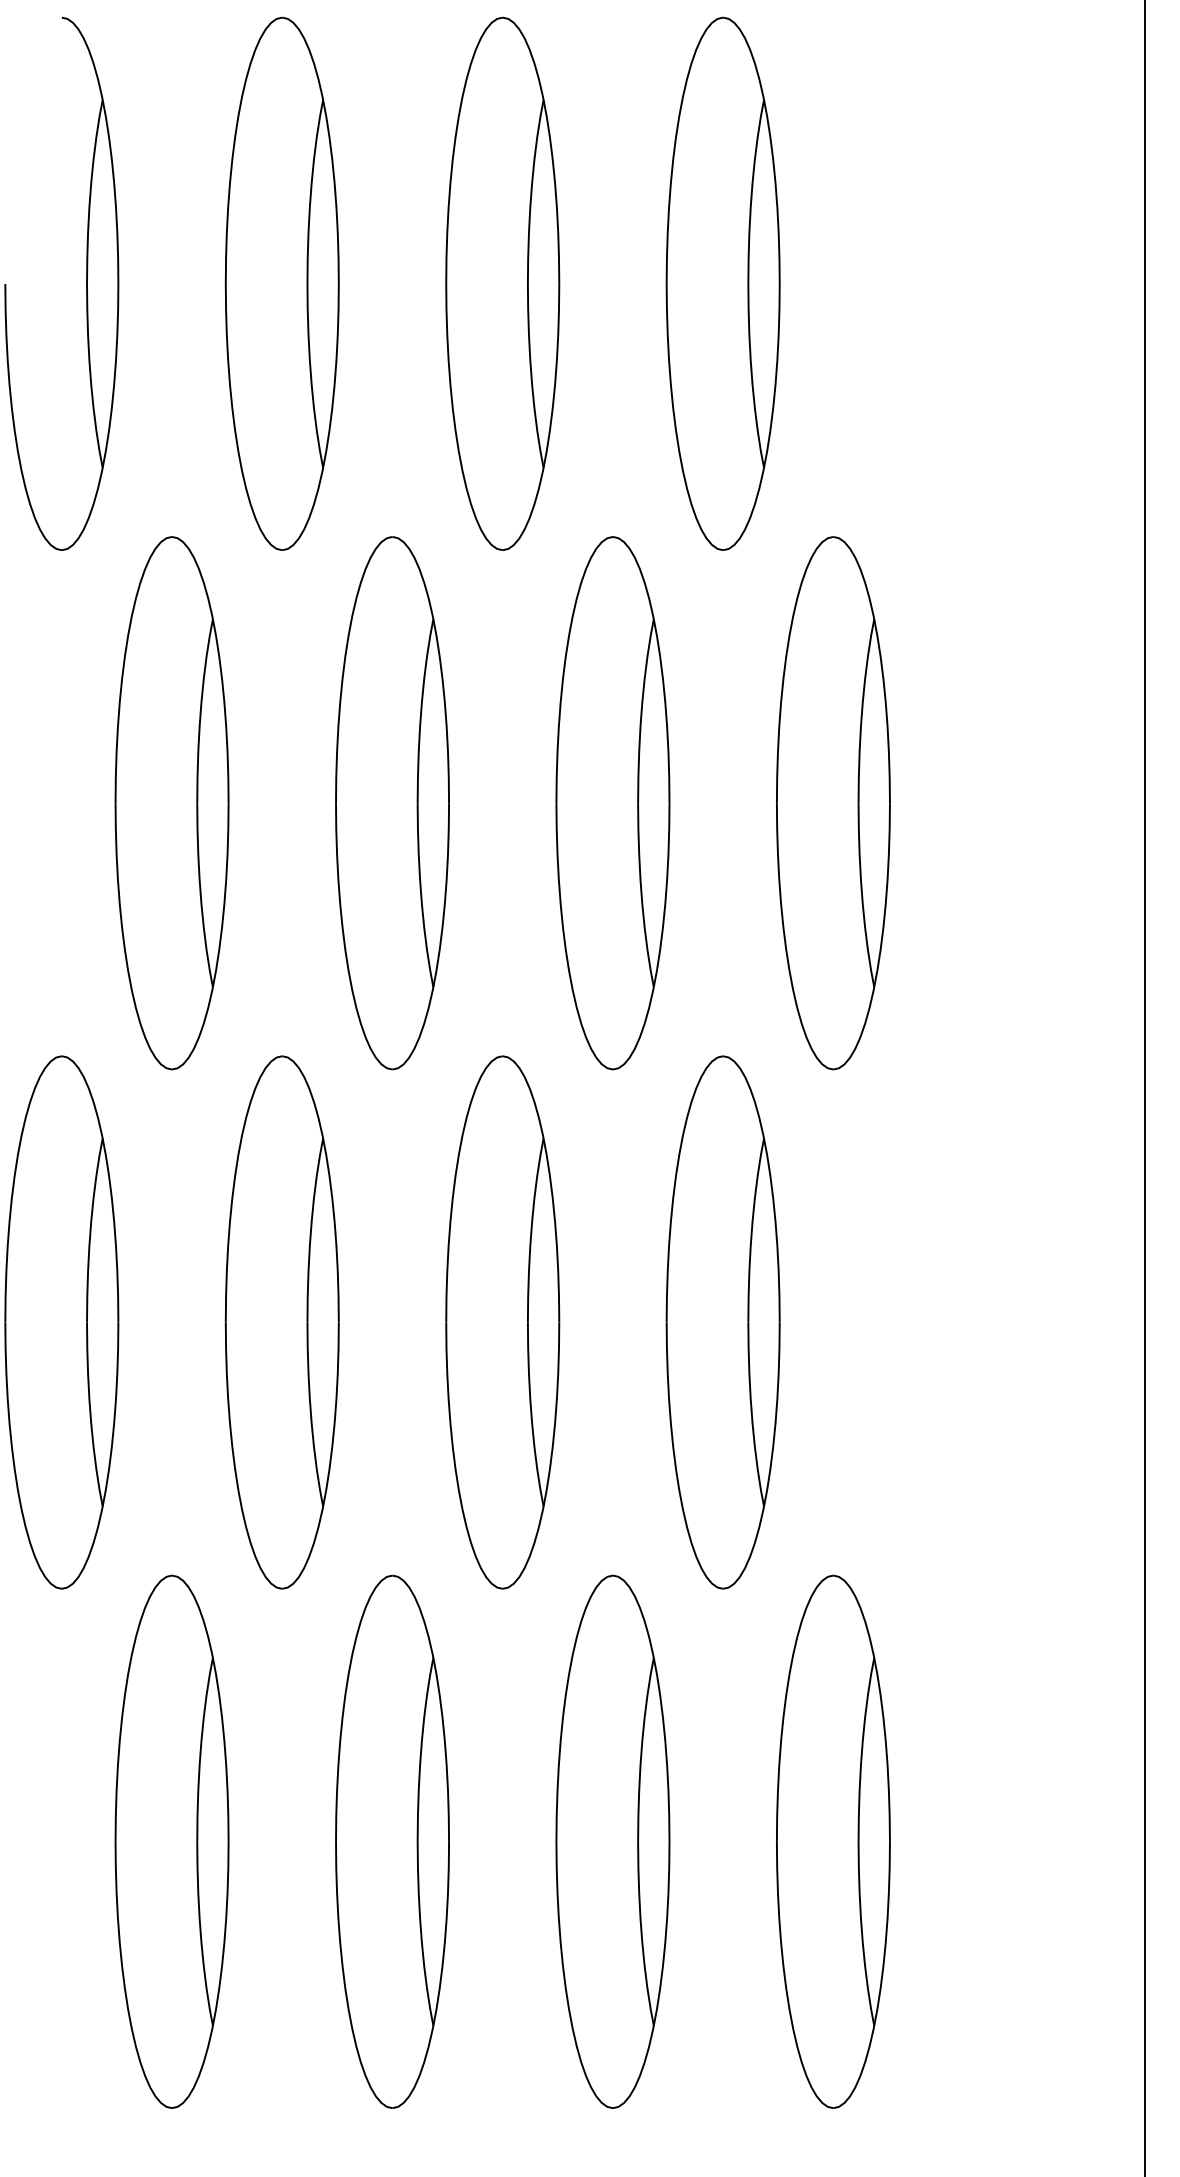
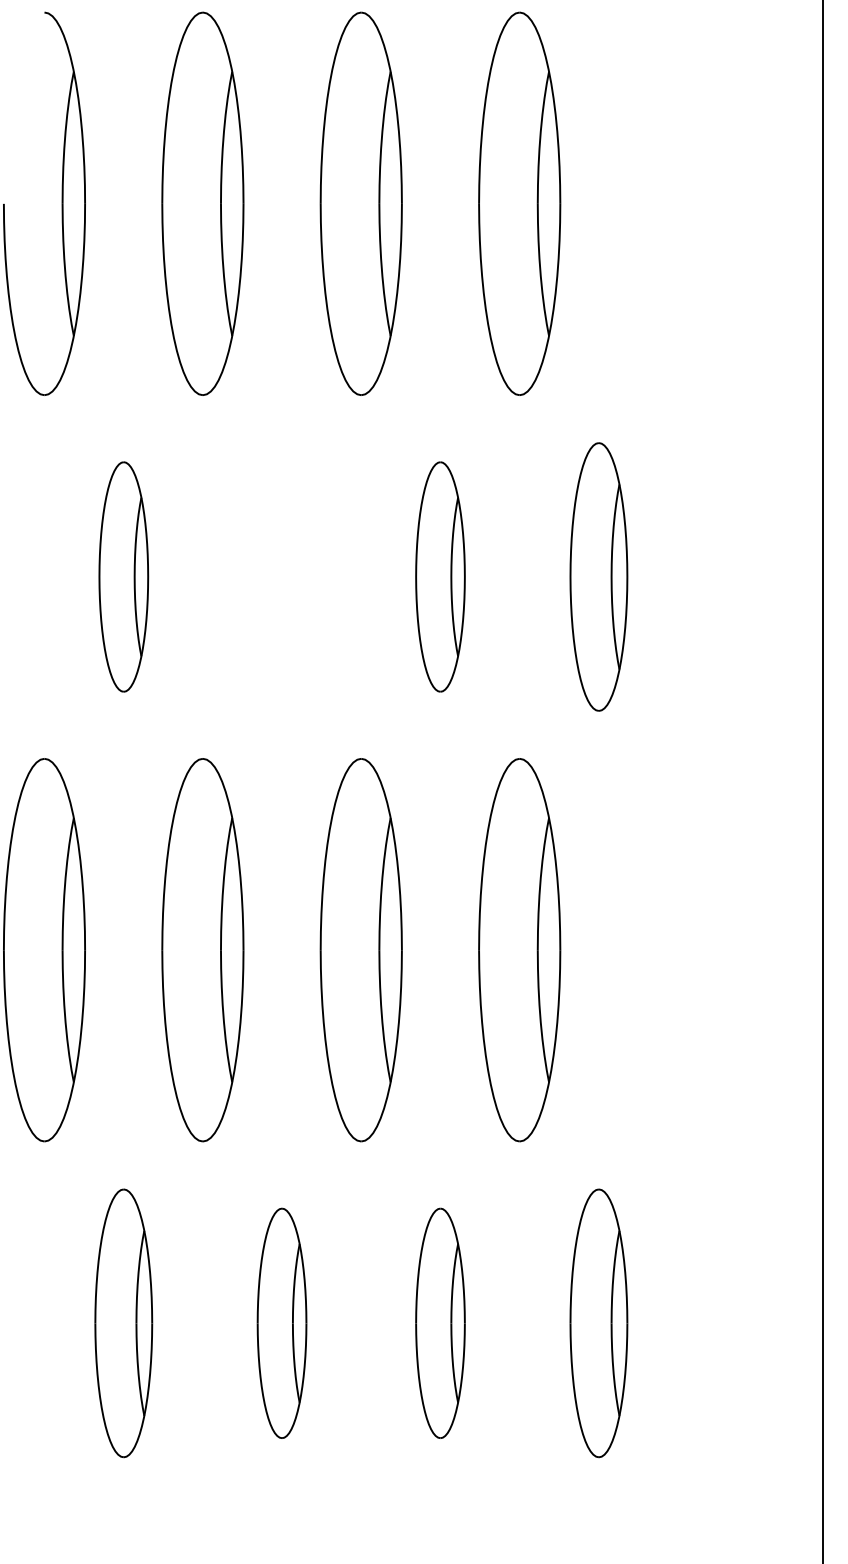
part: (171, 802) -> (123, 576), size x0.6
part: (391, 802) -> (281, 576), removed
part: (612, 802) -> (440, 576), size x0.6
part: (832, 802) -> (598, 576), size x0.7
part: (171, 1842) -> (123, 1323), size x0.7
part: (391, 1842) -> (281, 1323), size x0.6
part: (612, 1842) -> (440, 1323), size x0.6
part: (832, 1842) -> (598, 1323), size x0.7

